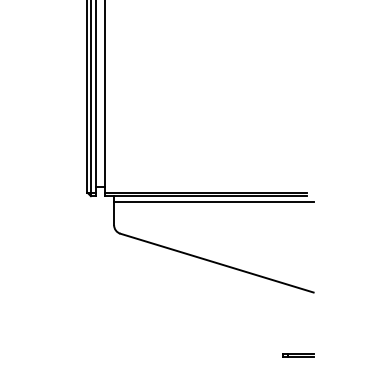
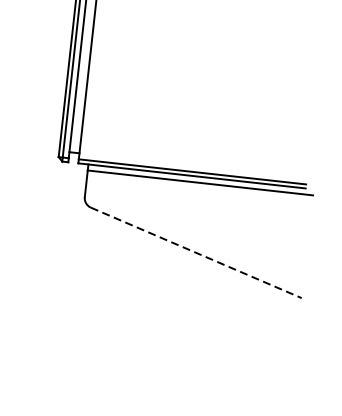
line: (217, 263) -> (196, 253), solid -> dashed
line: (298, 354) -> (276, 366), removed

